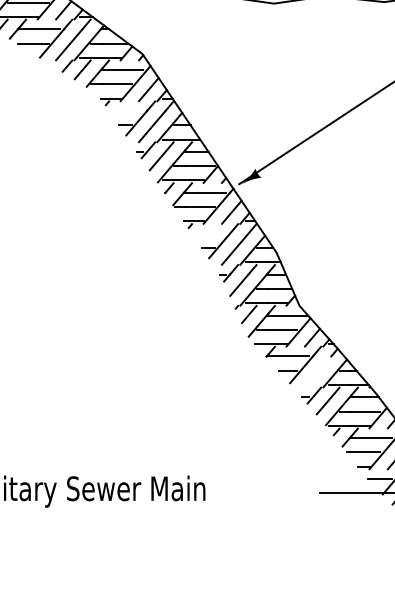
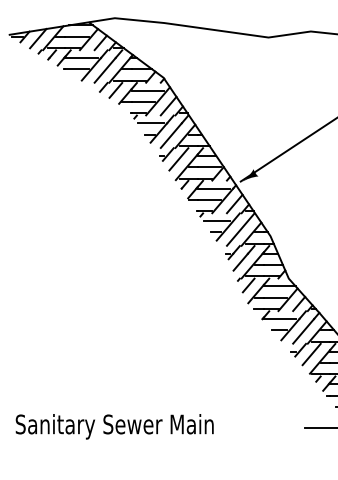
line: (126, 111) -> (150, 123), added
line: (208, 234) -> (216, 221), added
line: (317, 370) -> (303, 330), added

